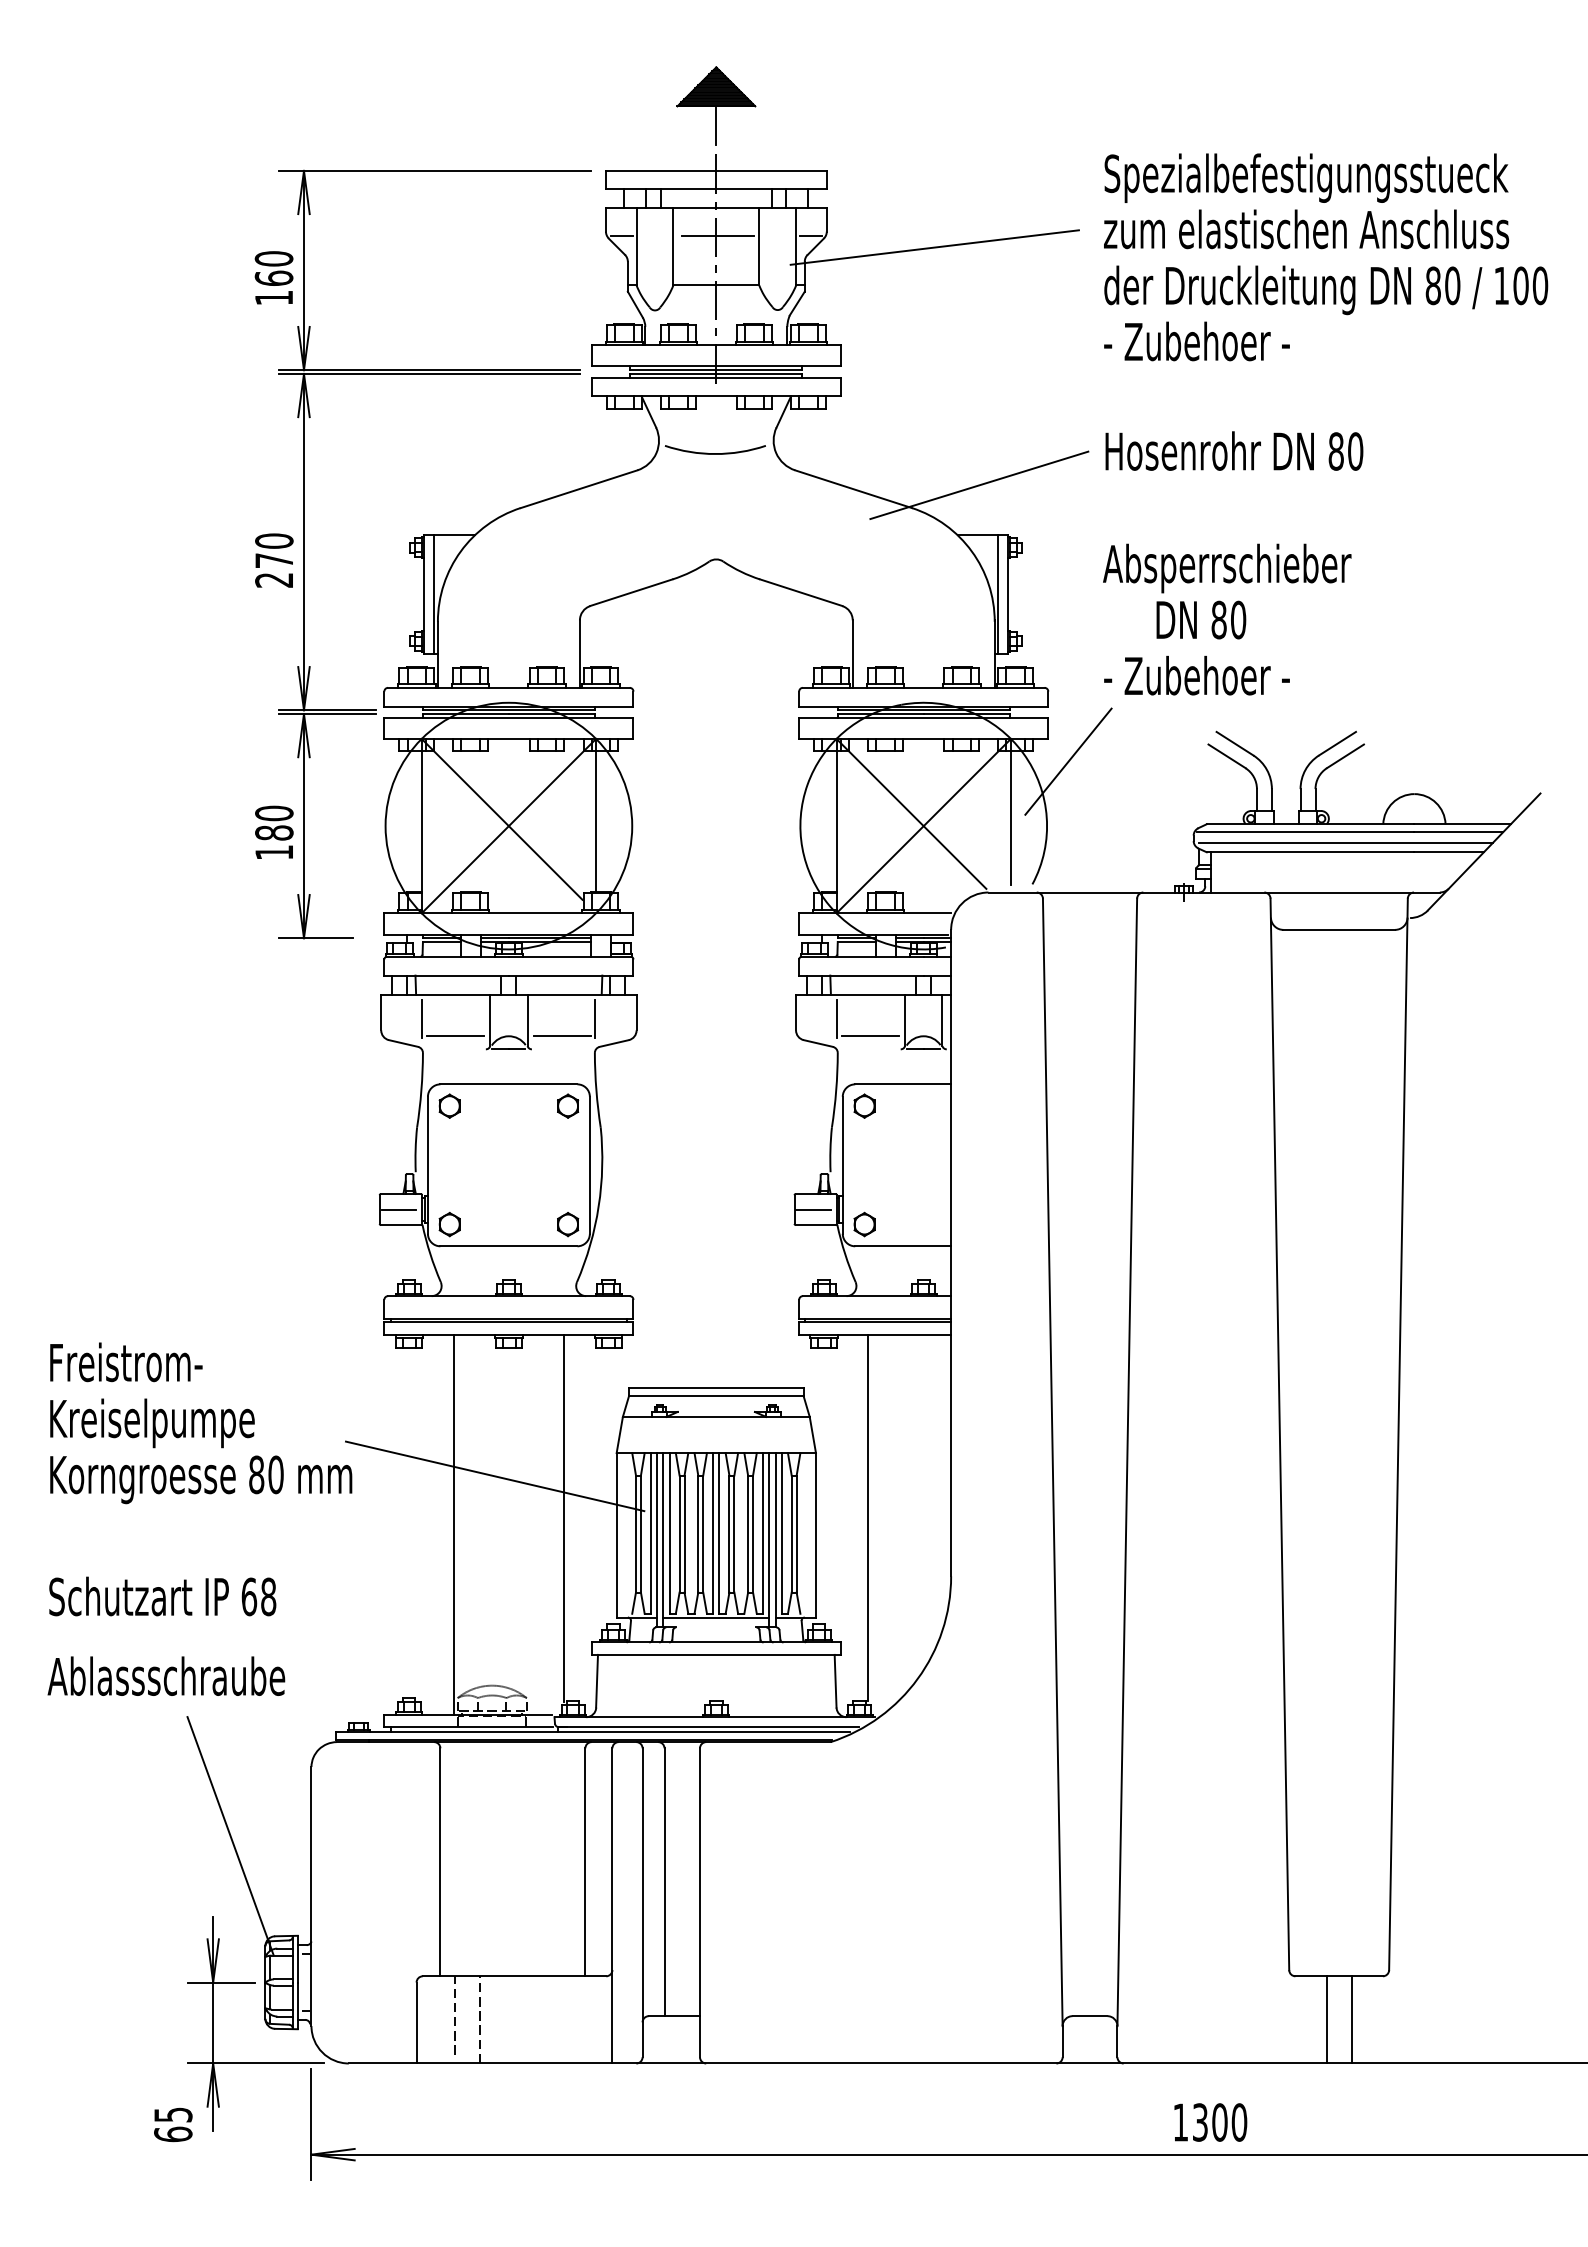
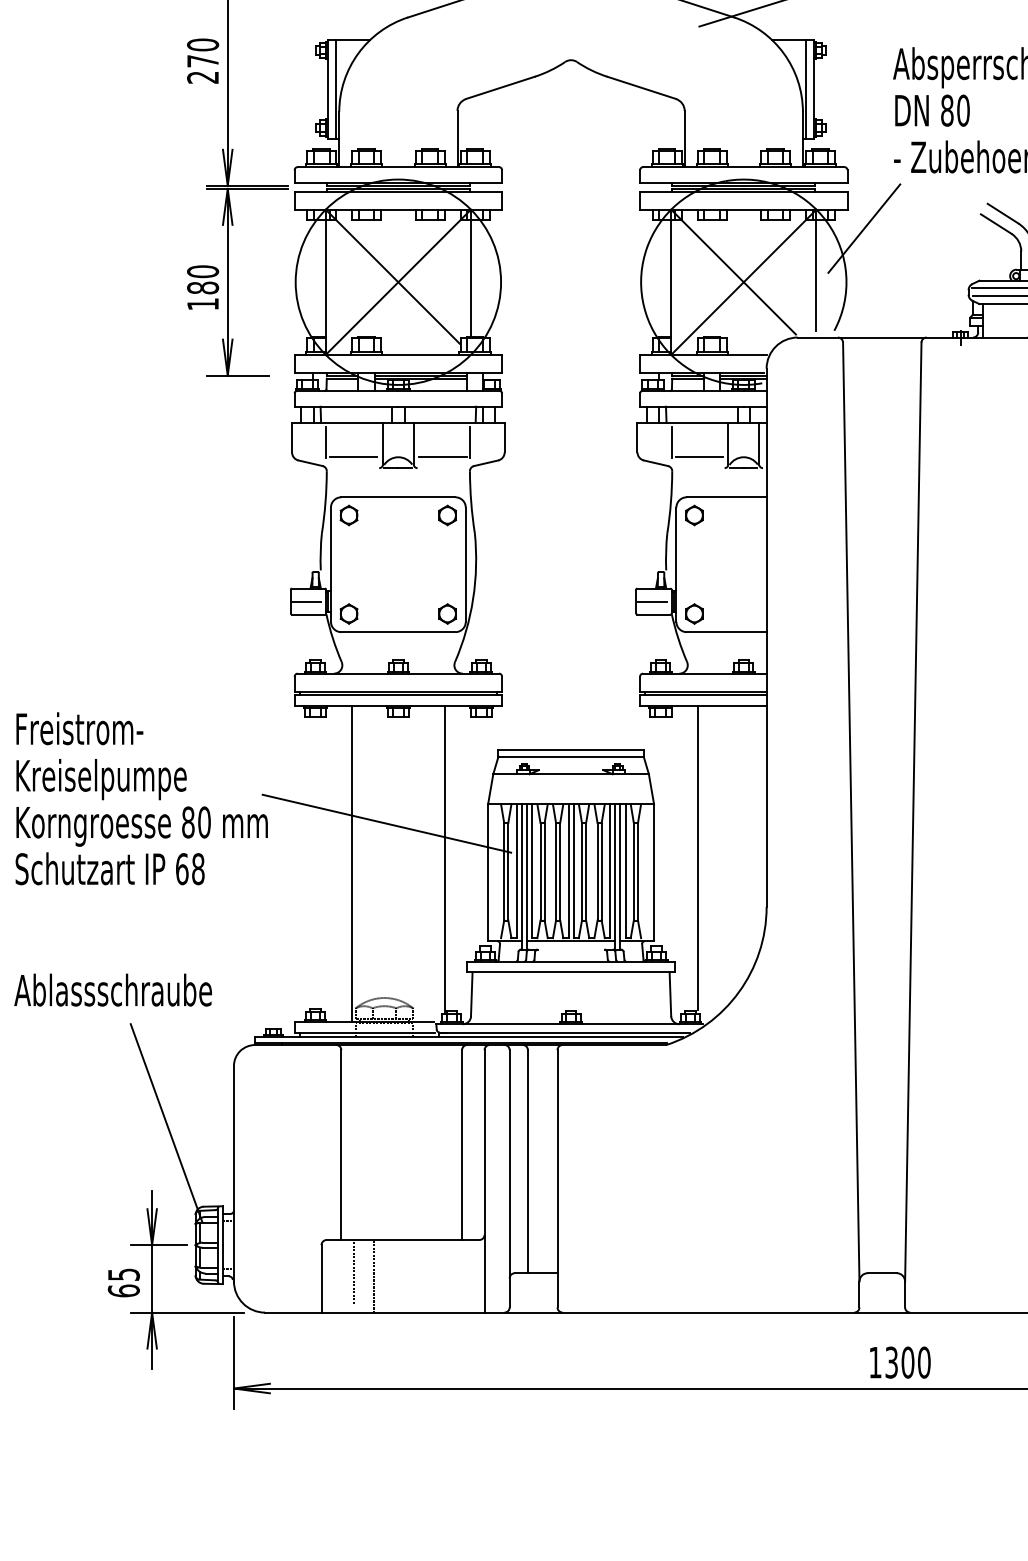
text: (1201, 619) -> (932, 110), moved
text: (162, 1596) -> (109, 868), moved
text: (1210, 2122) -> (900, 1362), moved
text: (173, 2124) -> (124, 1282), moved

